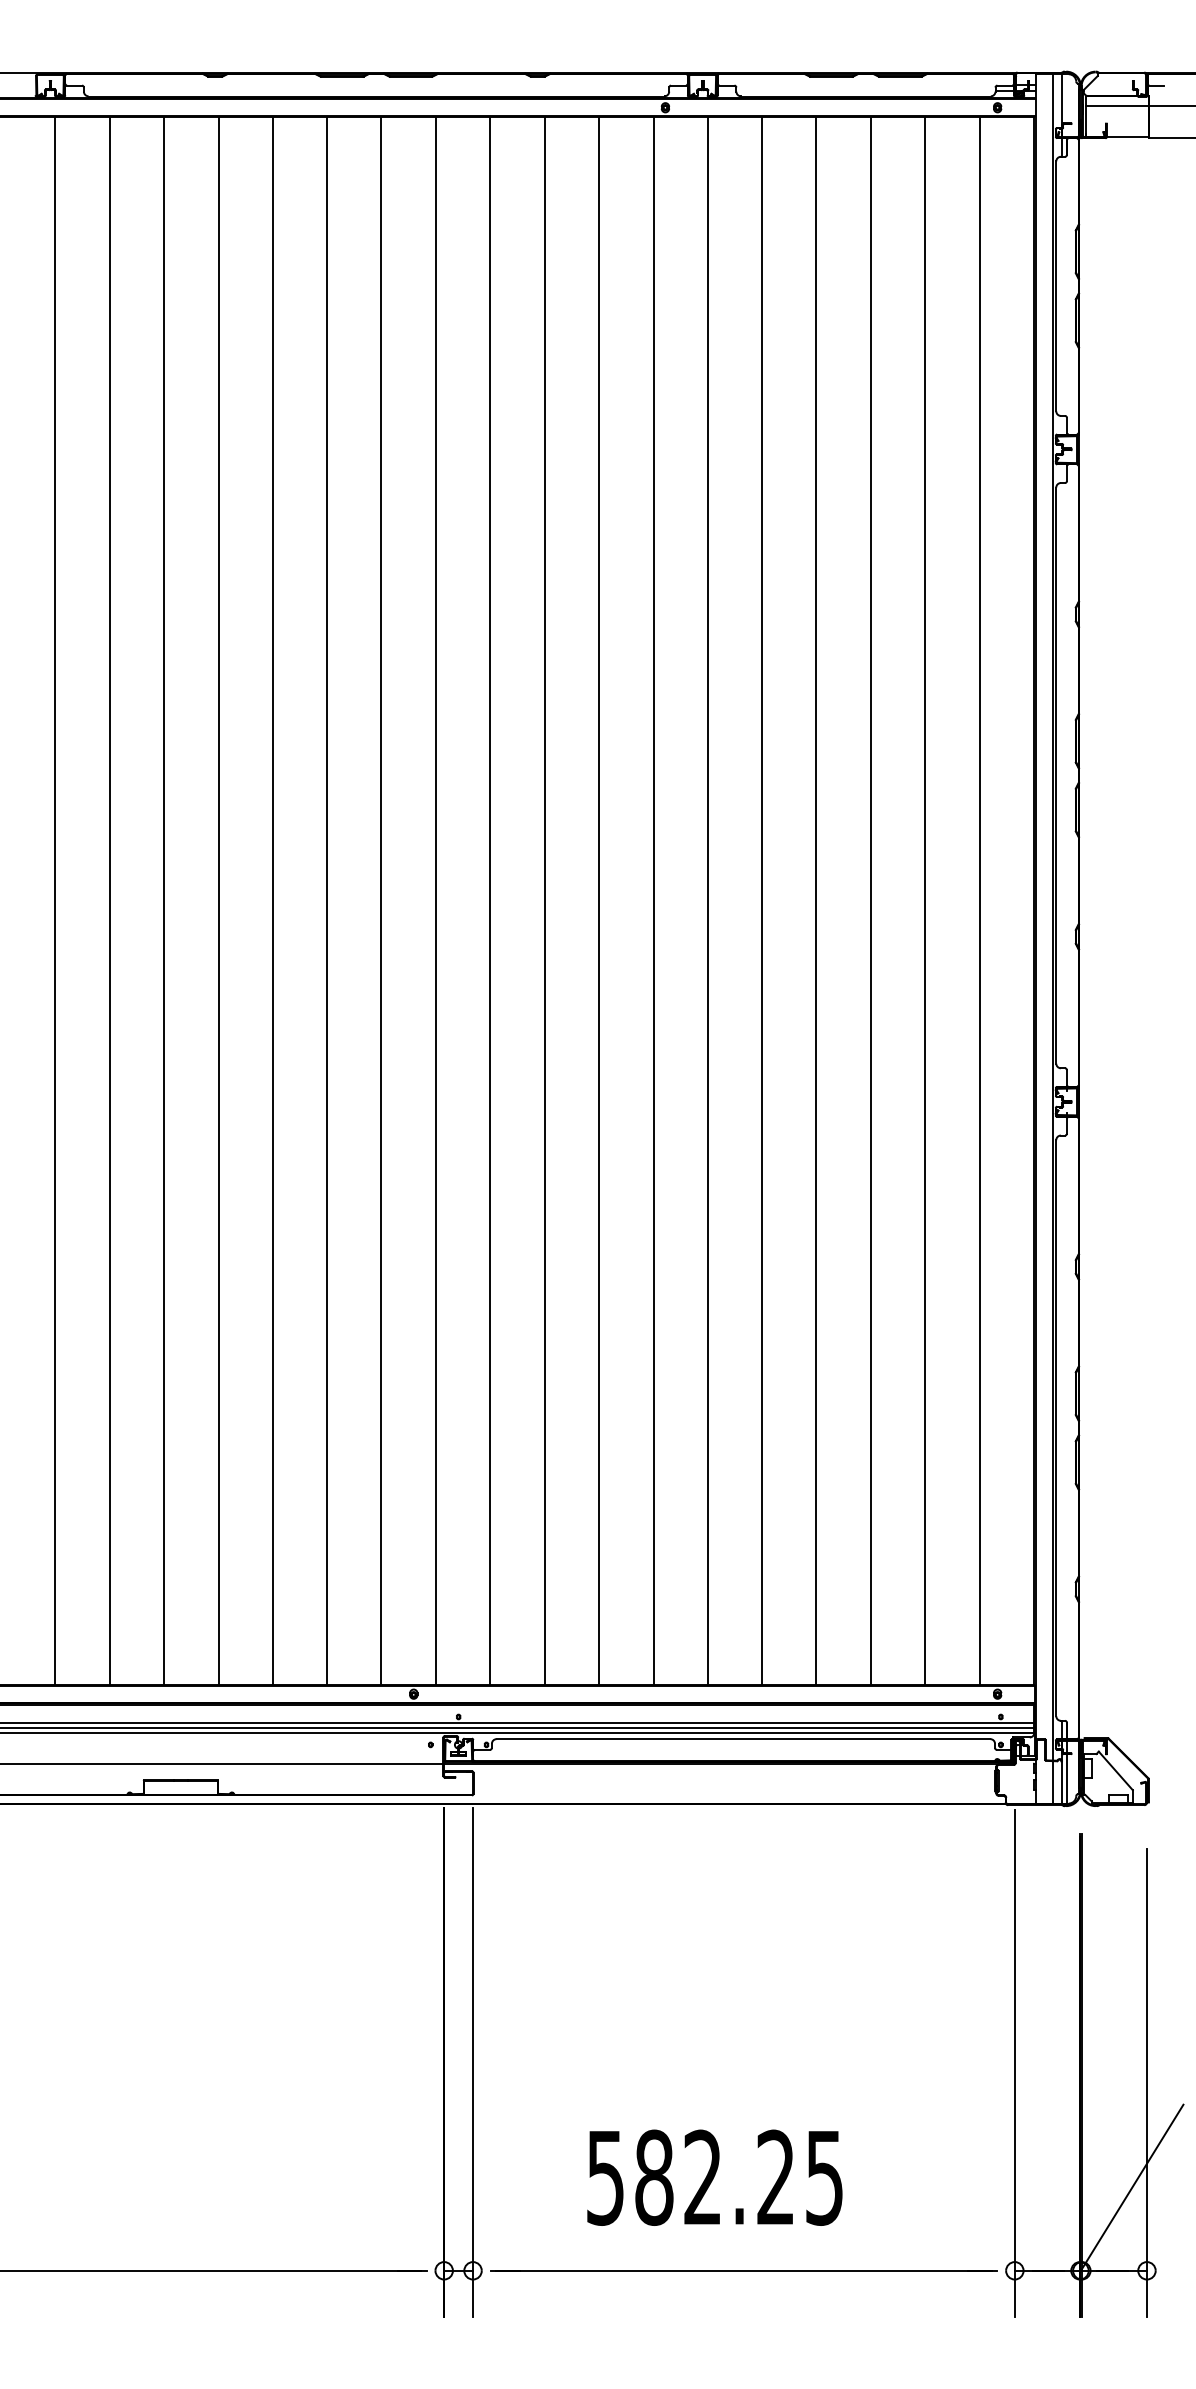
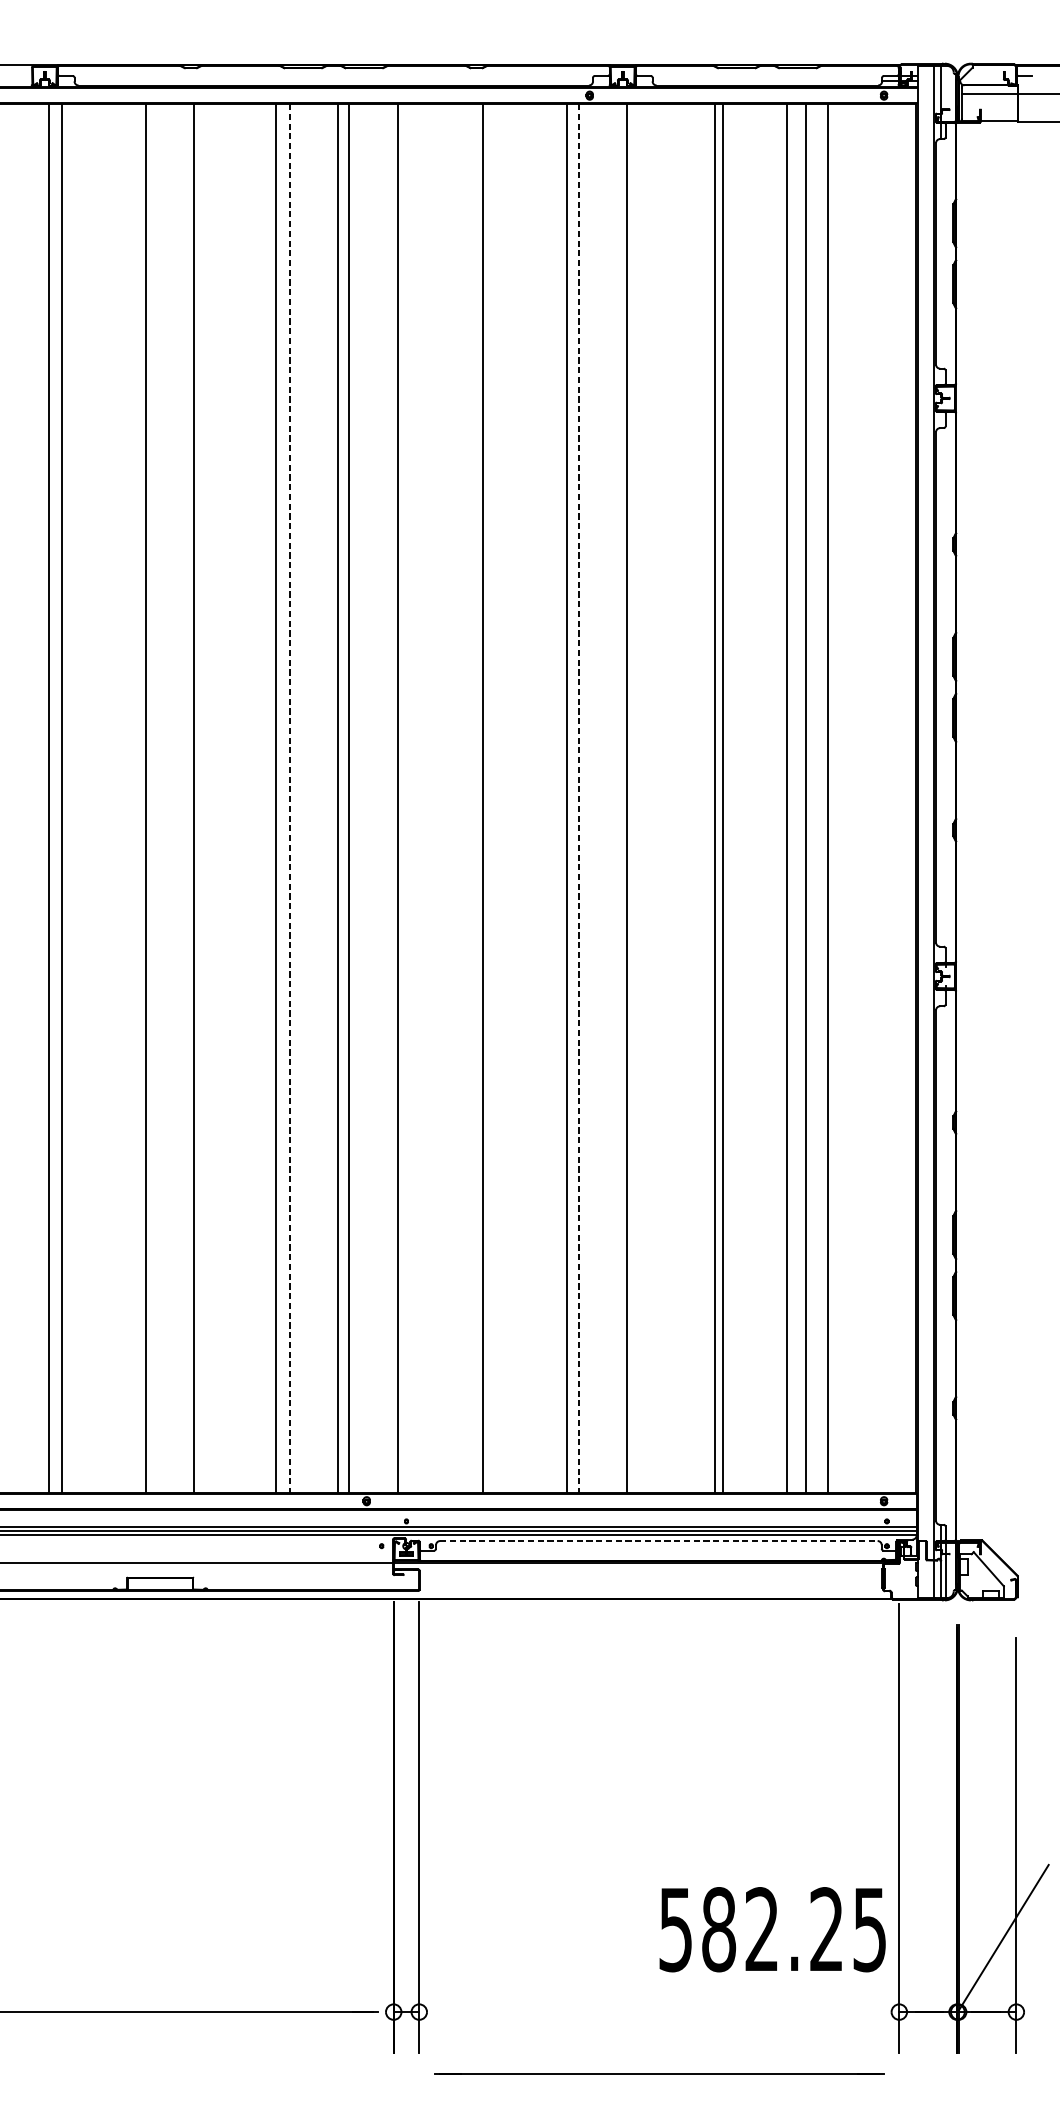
line: (109, 900) -> (61, 798), moved
line: (273, 900) -> (276, 798), moved
line: (327, 900) -> (290, 798), solid -> dashed
line: (435, 900) -> (348, 798), moved
line: (490, 900) -> (398, 798), moved
line: (599, 900) -> (567, 798), moved
line: (653, 900) -> (579, 798), solid -> dashed
line: (761, 900) -> (714, 798), moved
line: (870, 900) -> (805, 798), moved
line: (925, 900) -> (787, 798), moved
line: (979, 900) -> (828, 798), moved
line: (743, 1738) -> (658, 1540), solid -> dashed
text: (714, 2177) -> (772, 1929), moved
line: (743, 2270) -> (658, 2073), moved

